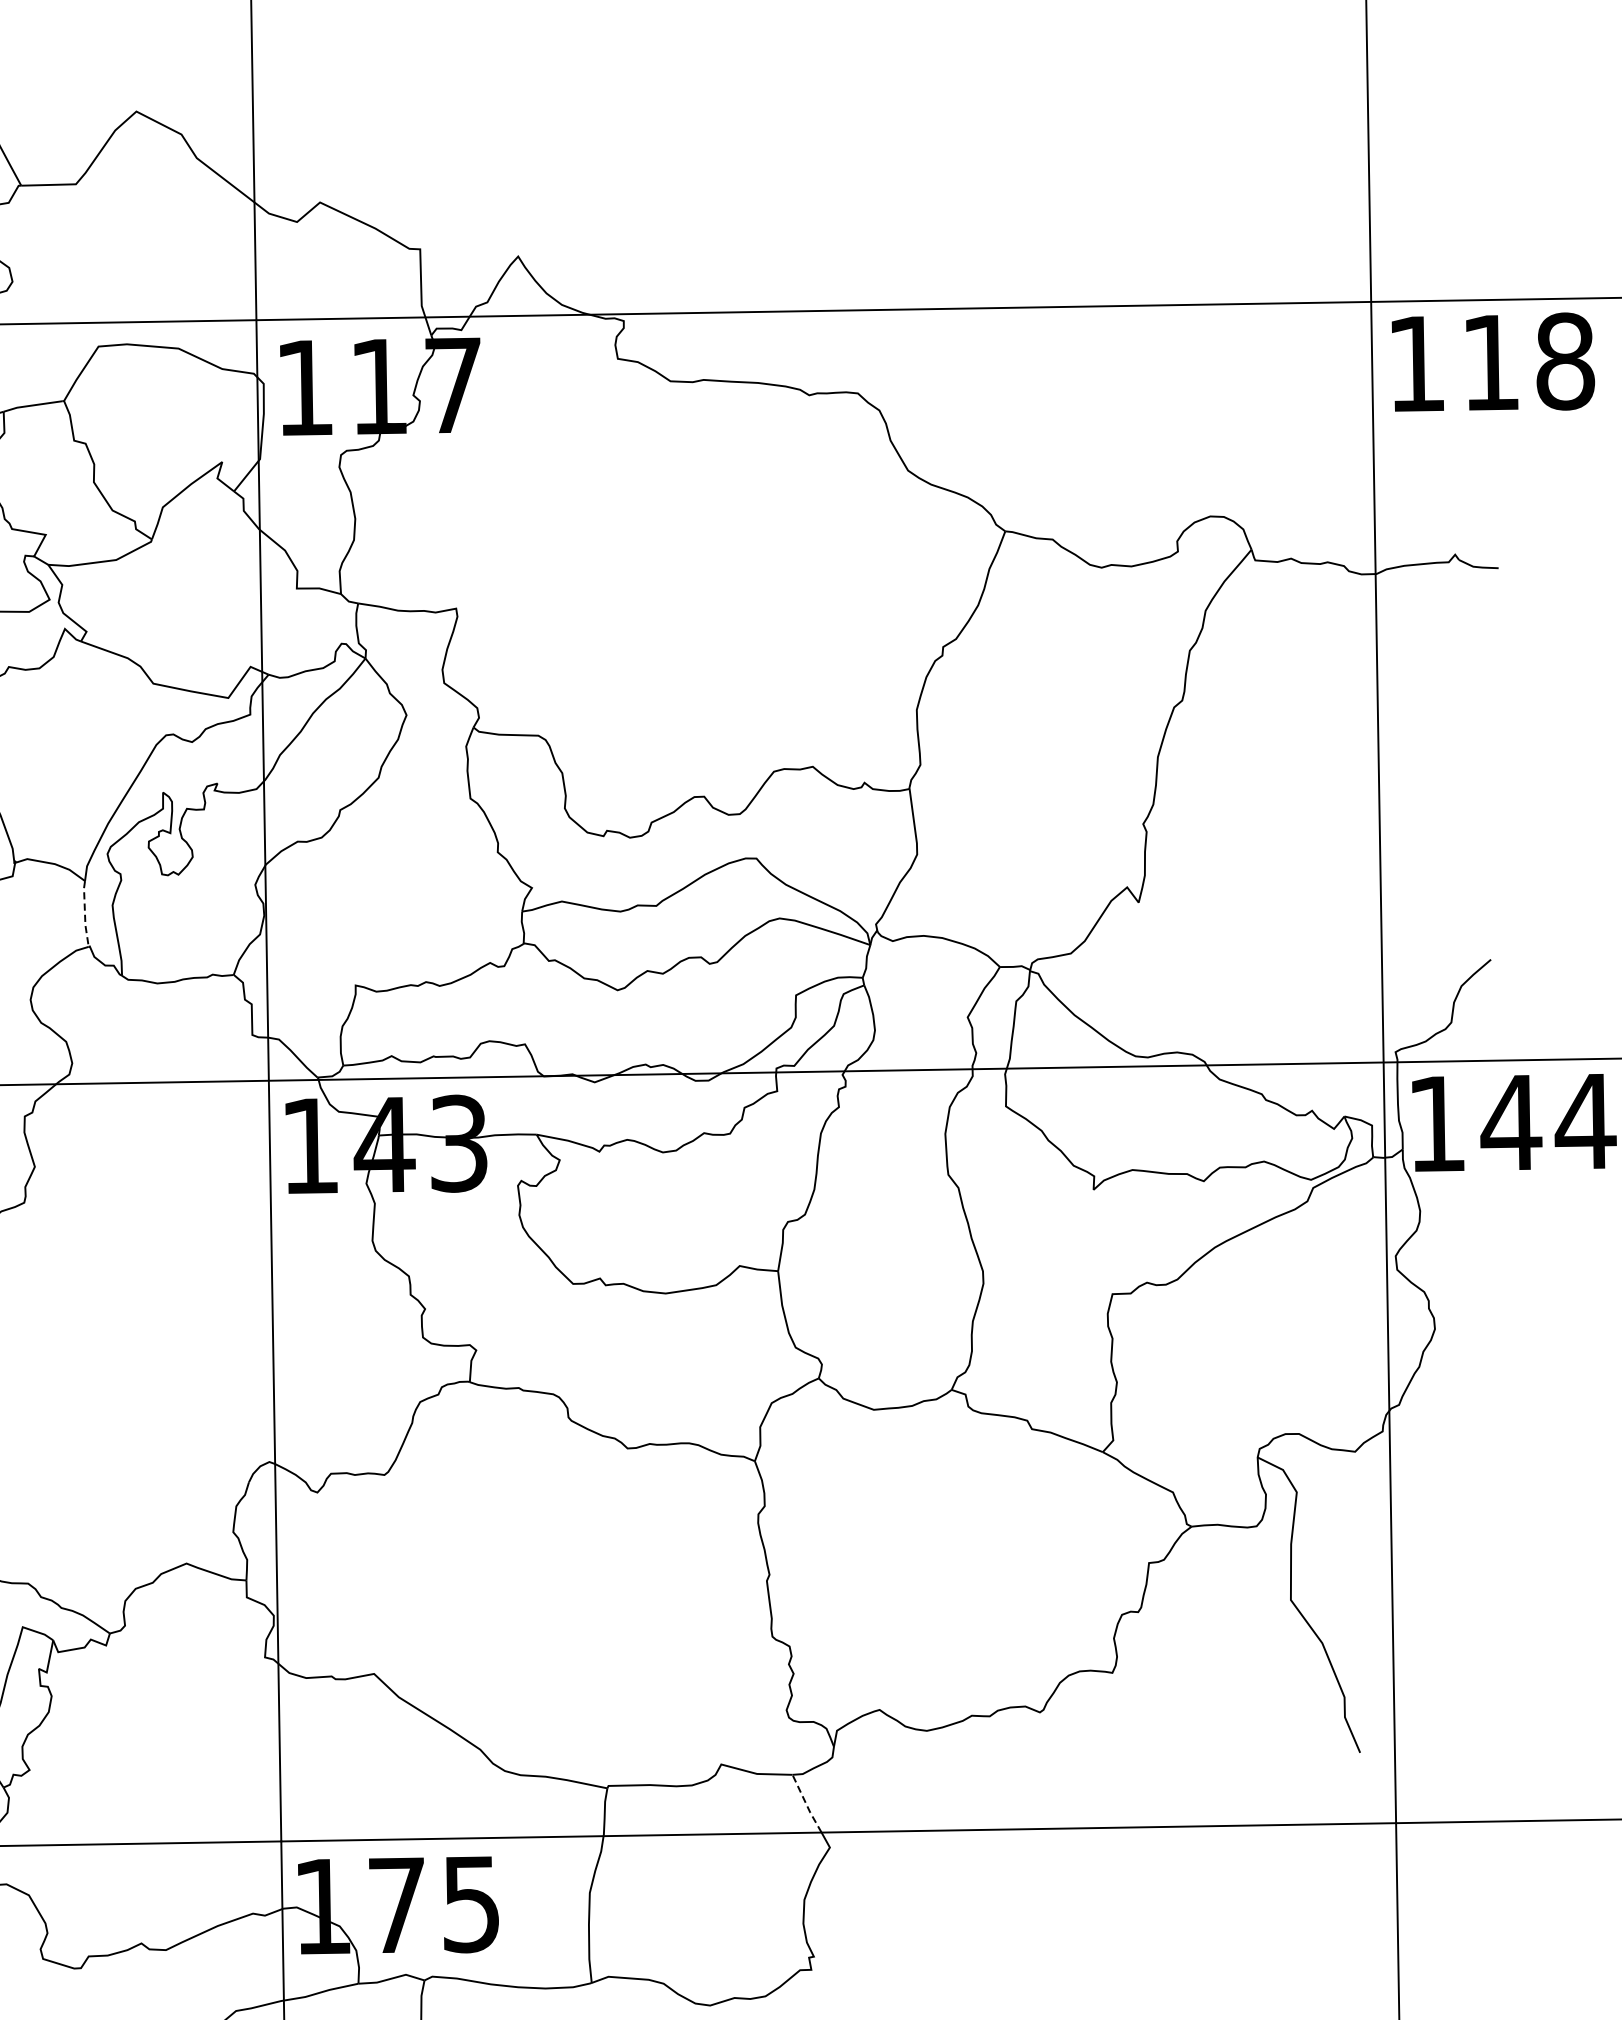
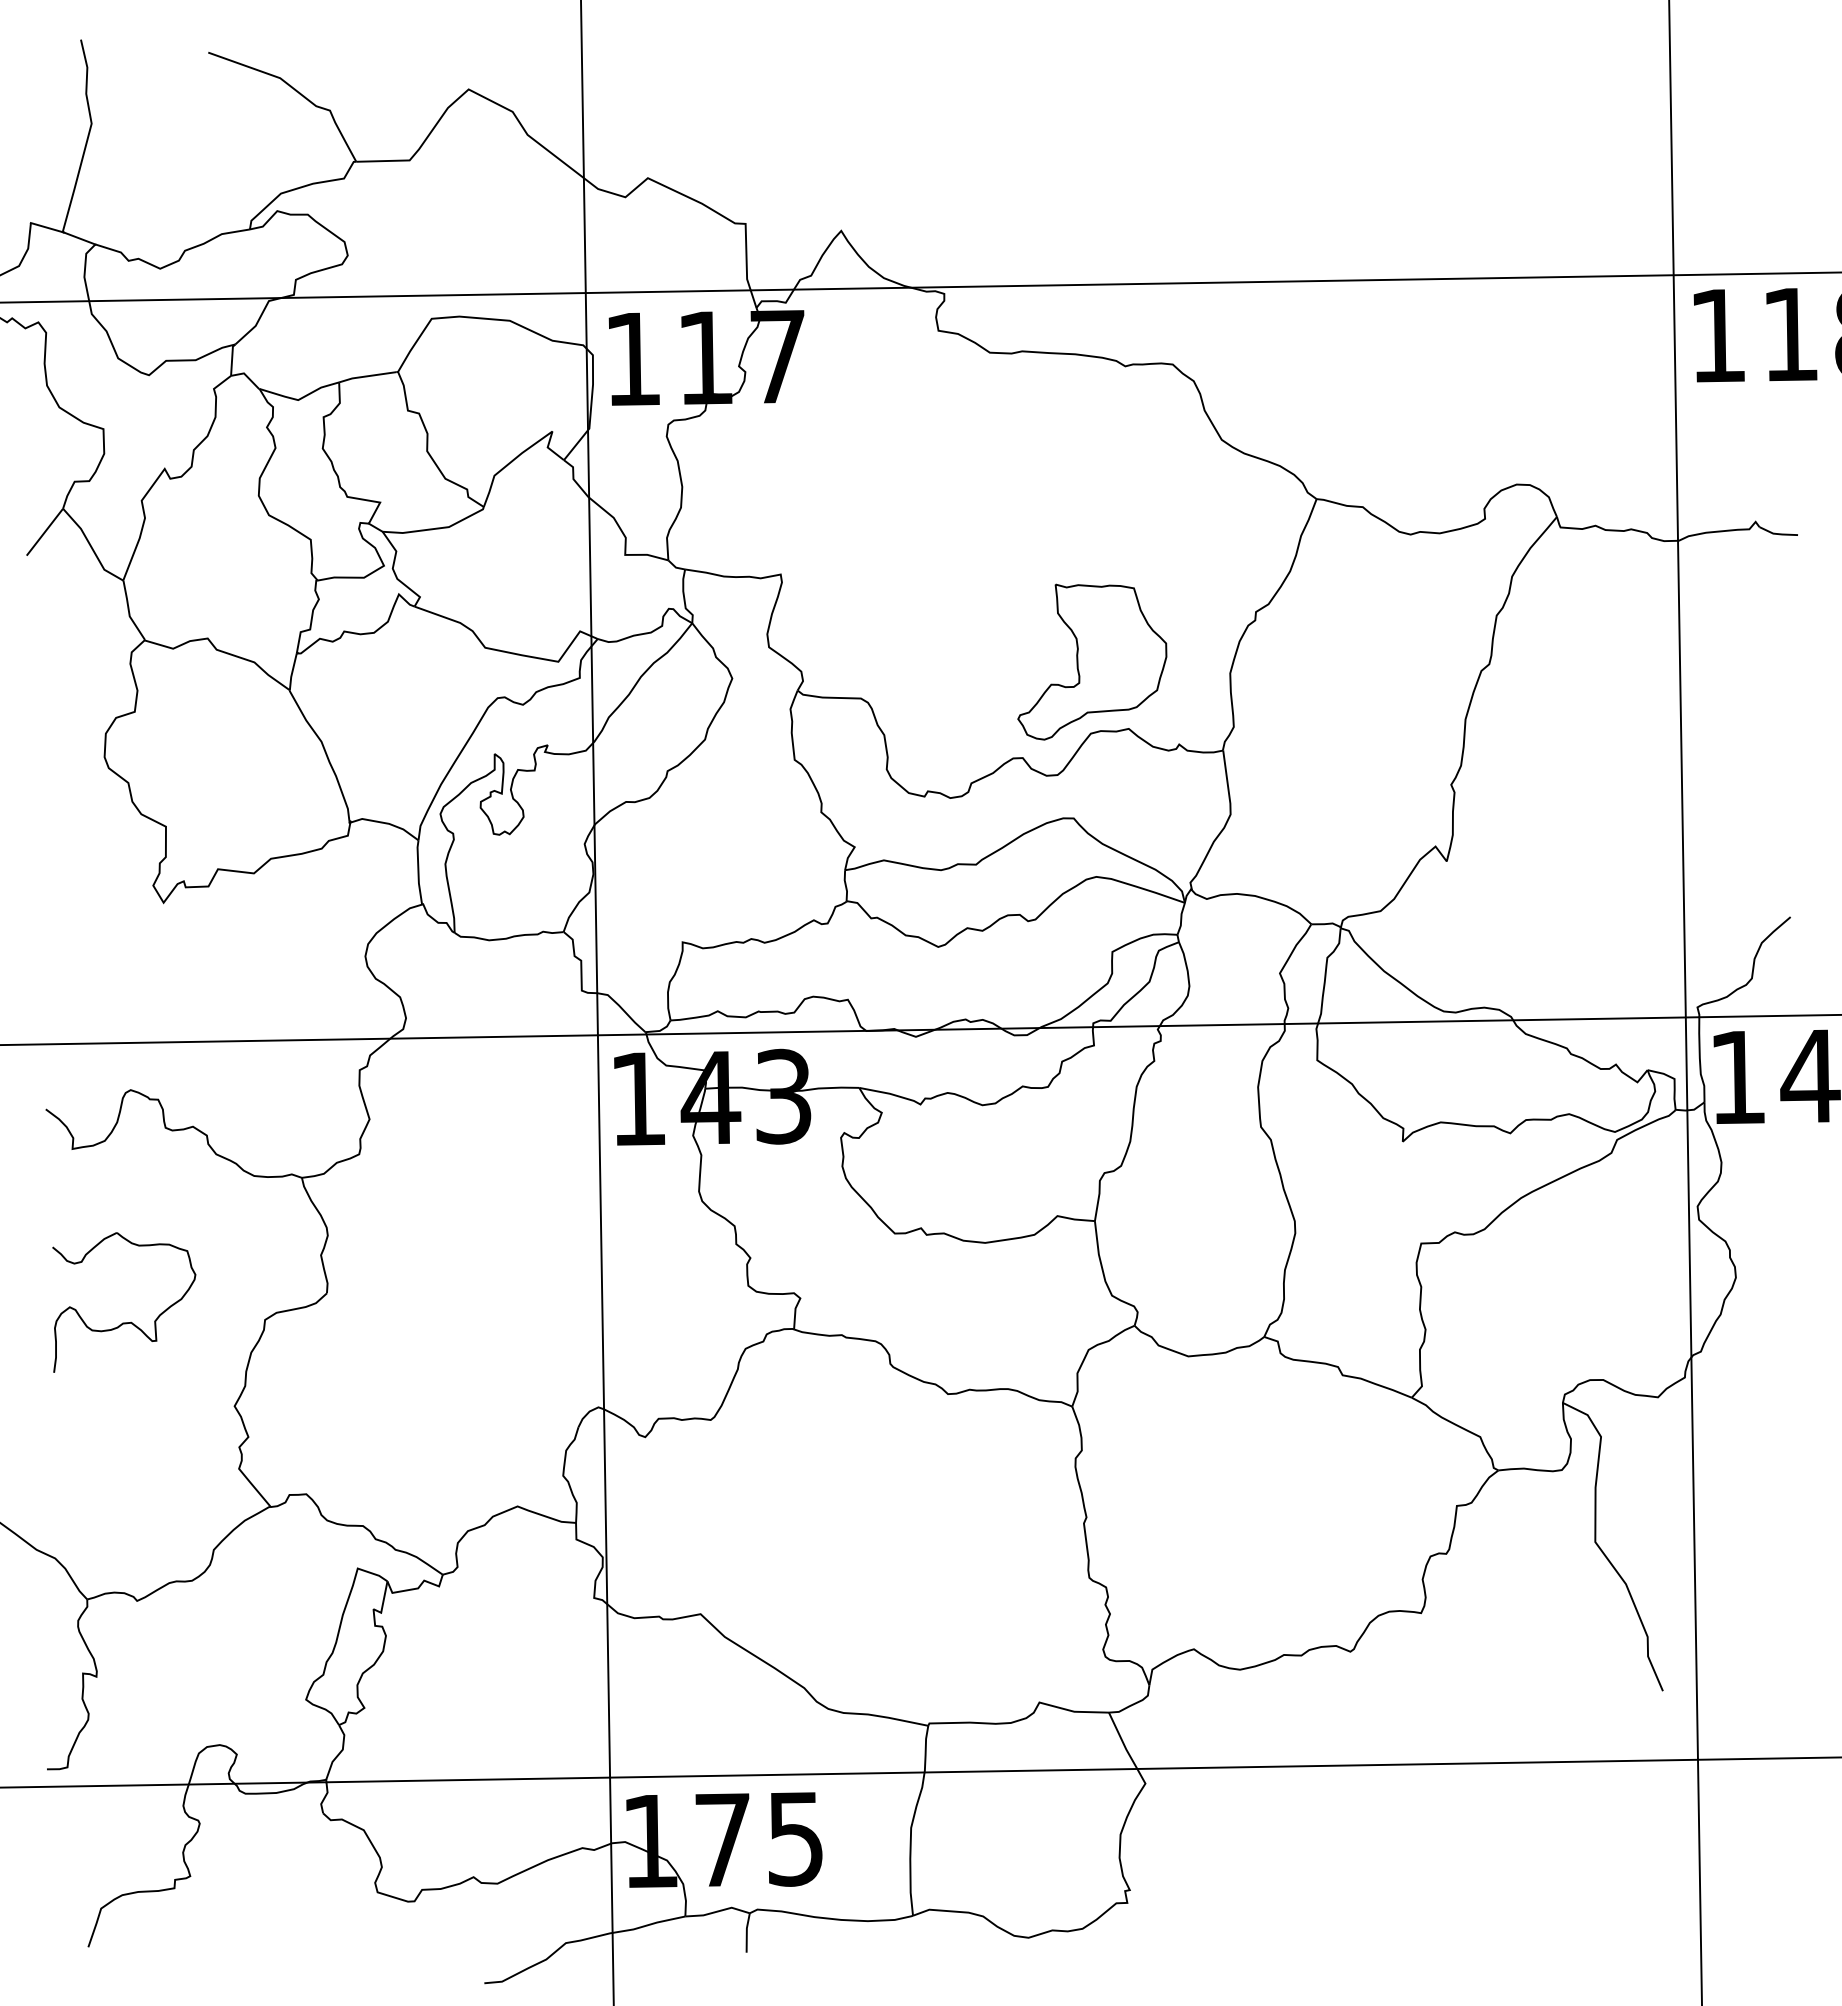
part: (775, 697) -> (1092, 661), added
line: (85, 913) -> (418, 872), dashed -> solid
line: (806, 1804) -> (1122, 1741), dashed -> solid

